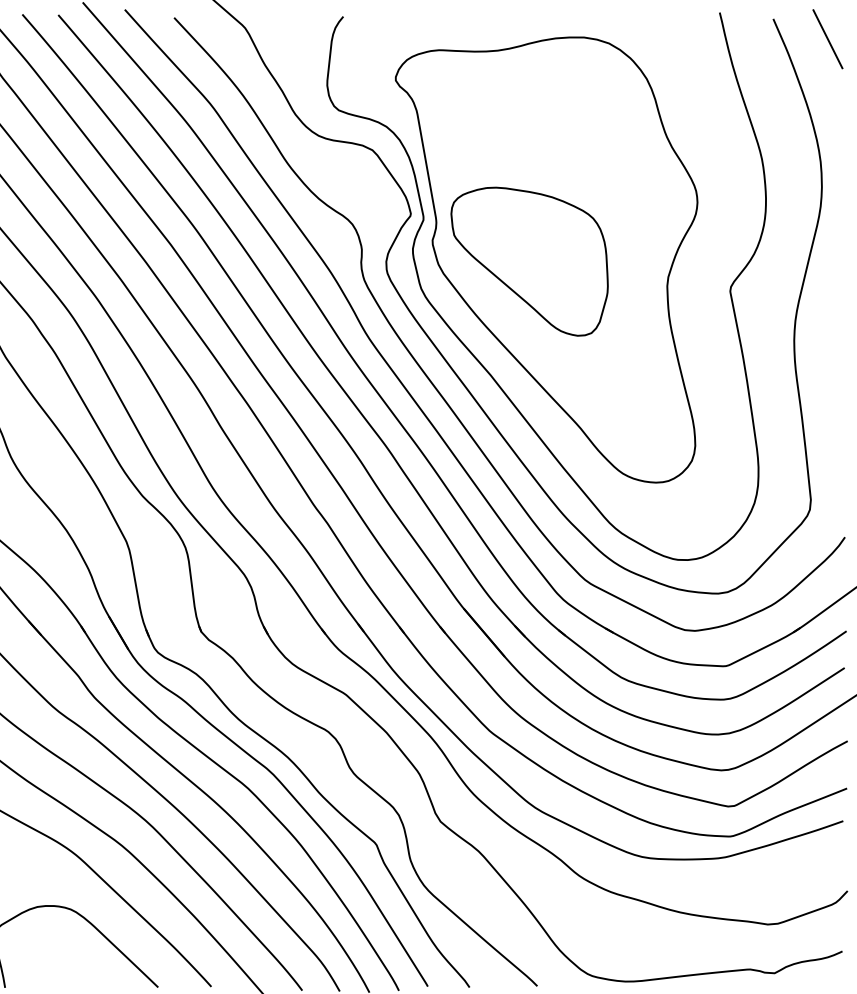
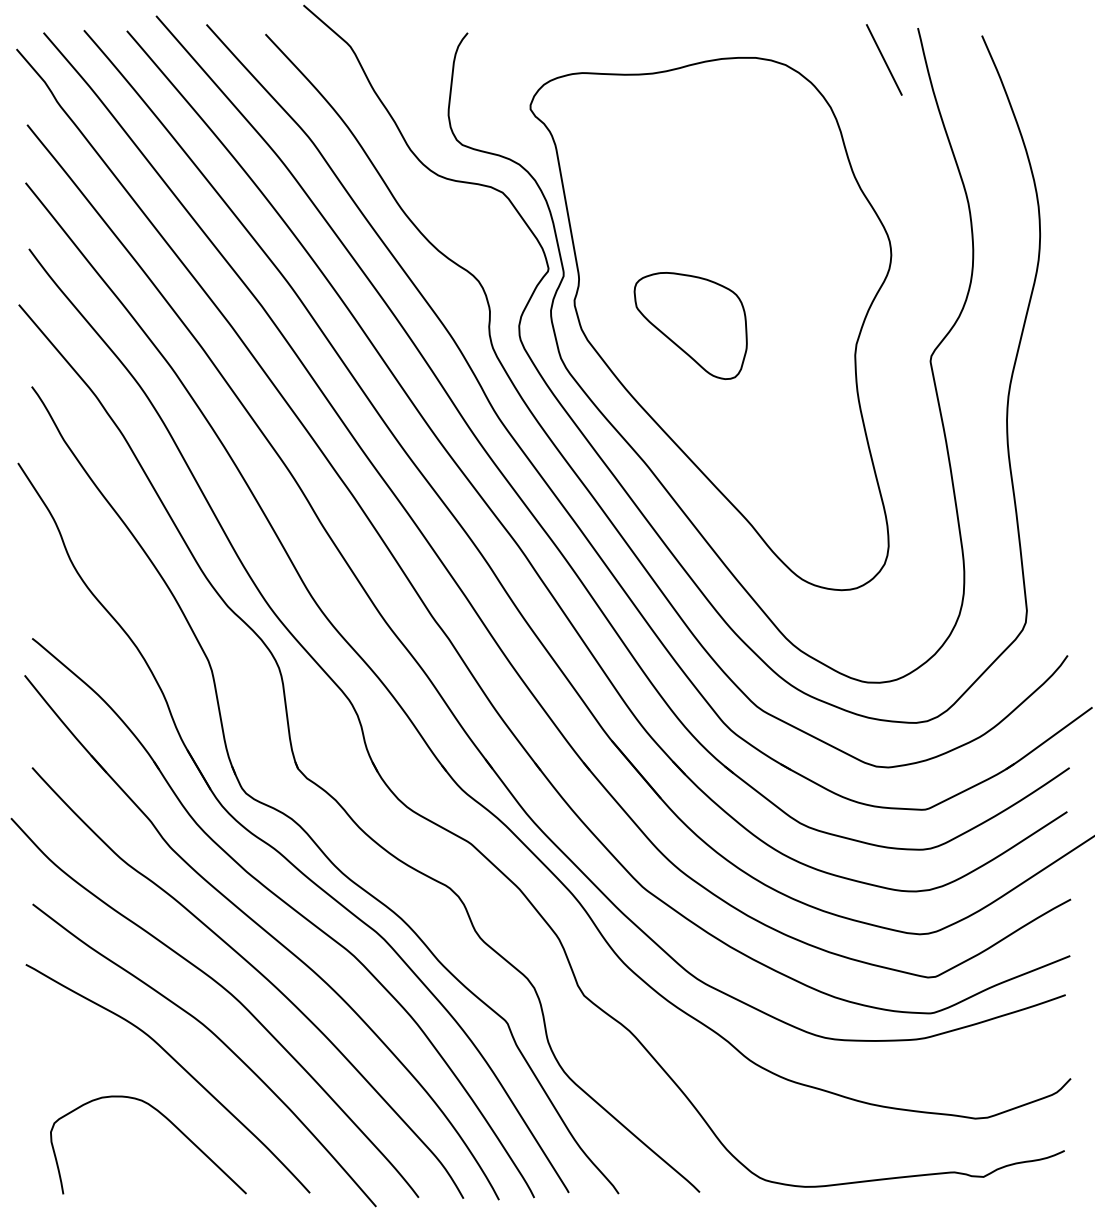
line: (828, 38) -> (884, 59), moved
part: (529, 261) -> (690, 325), size x0.6

